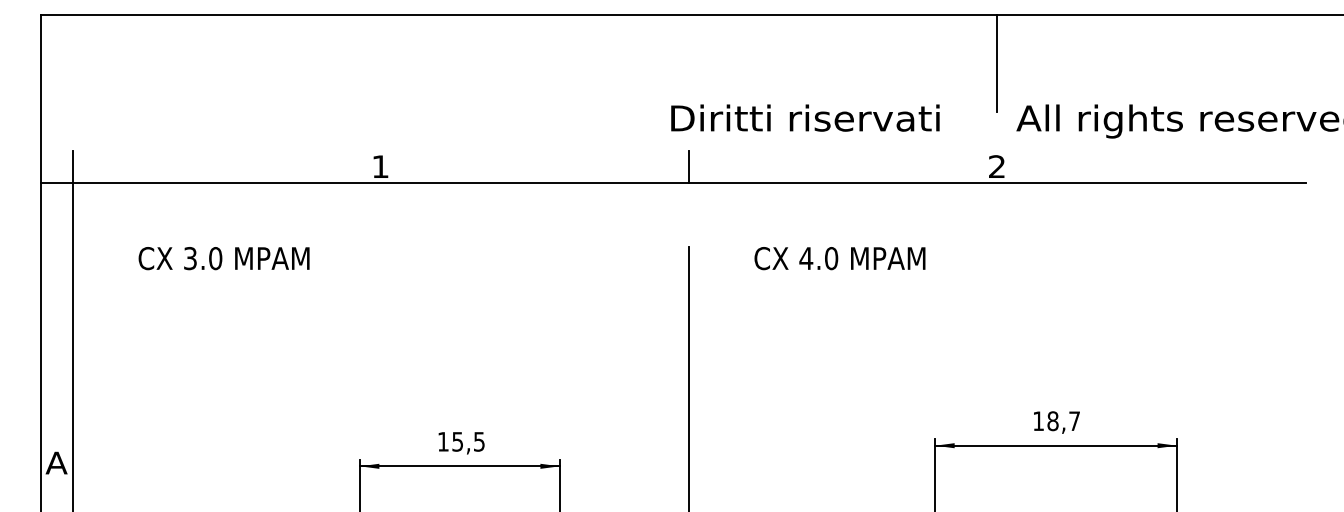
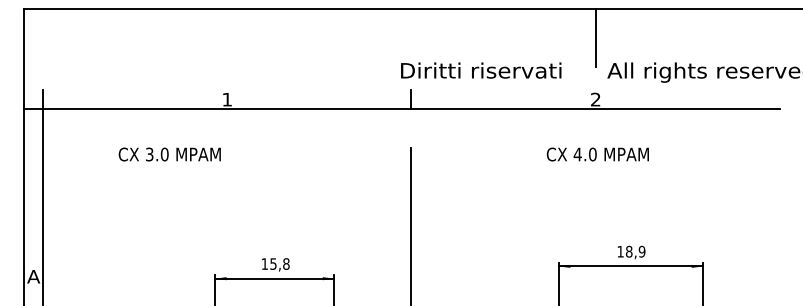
text: (223, 258) -> (169, 154), moved
text: (839, 258) -> (597, 154), moved
text: (1073, 420) -> (641, 251), 18,7 -> 18,9
text: (479, 440) -> (286, 263), 15,5 -> 15,8

